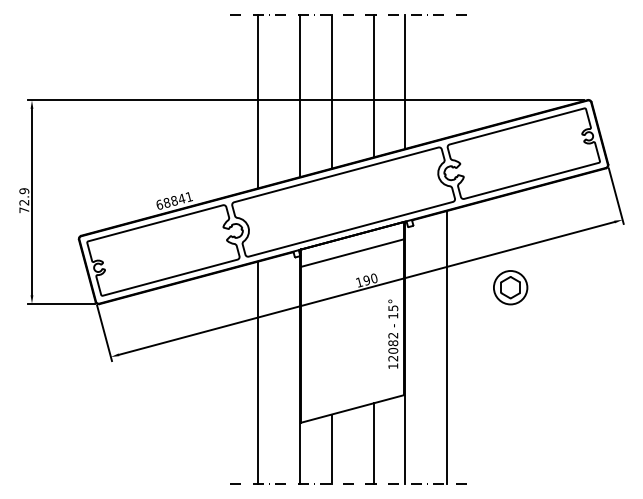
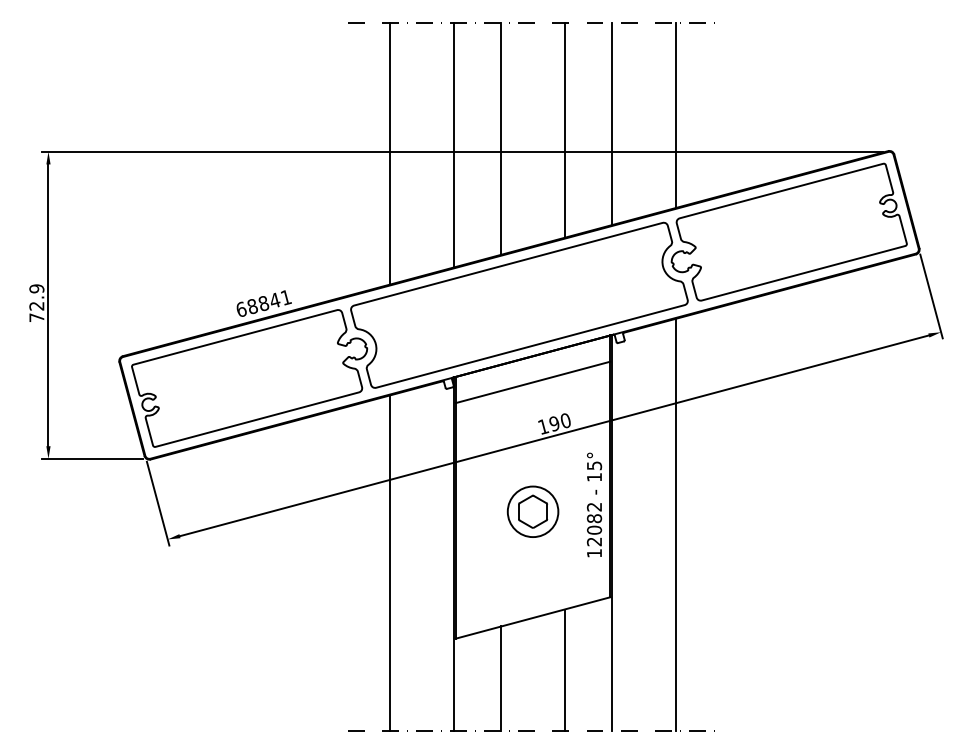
line: (447, 76) -> (676, 115), added
part: (510, 287) -> (532, 511), moved

